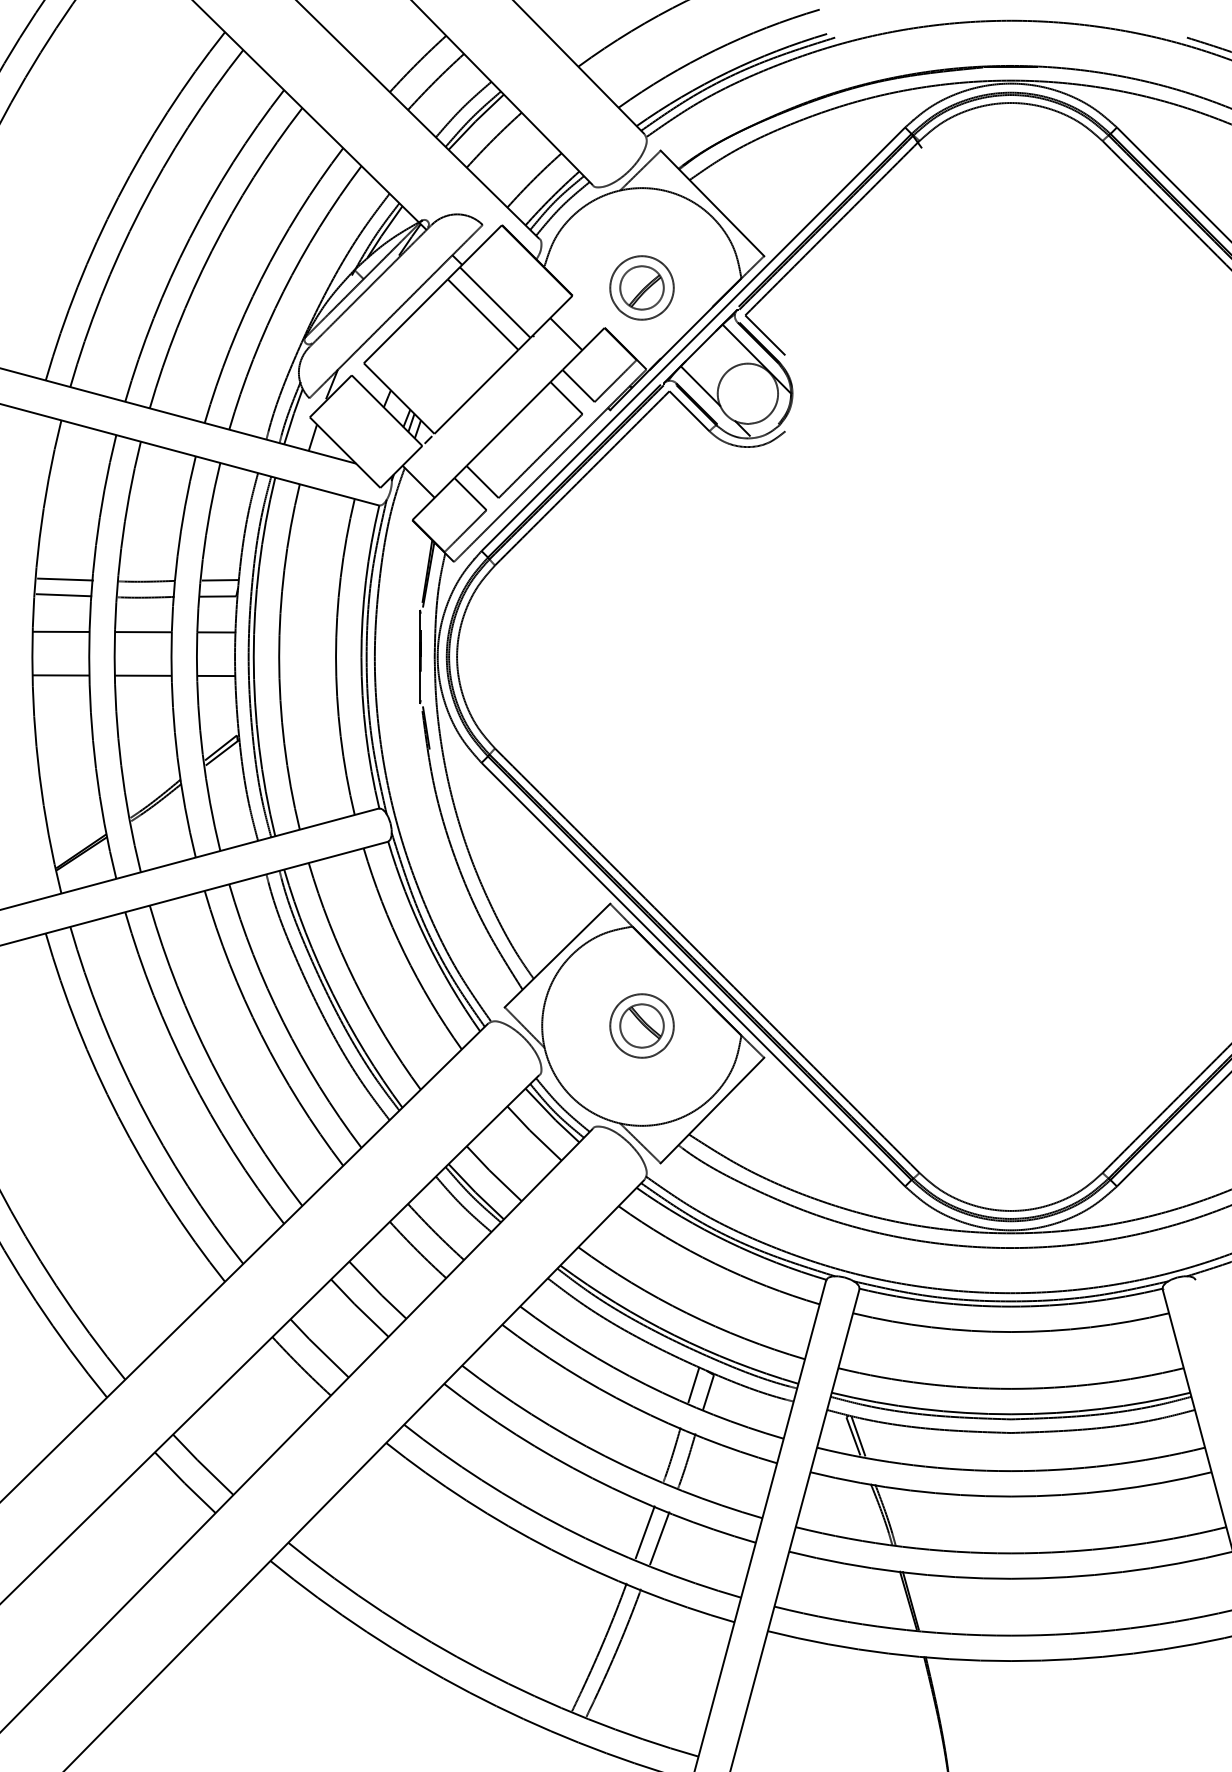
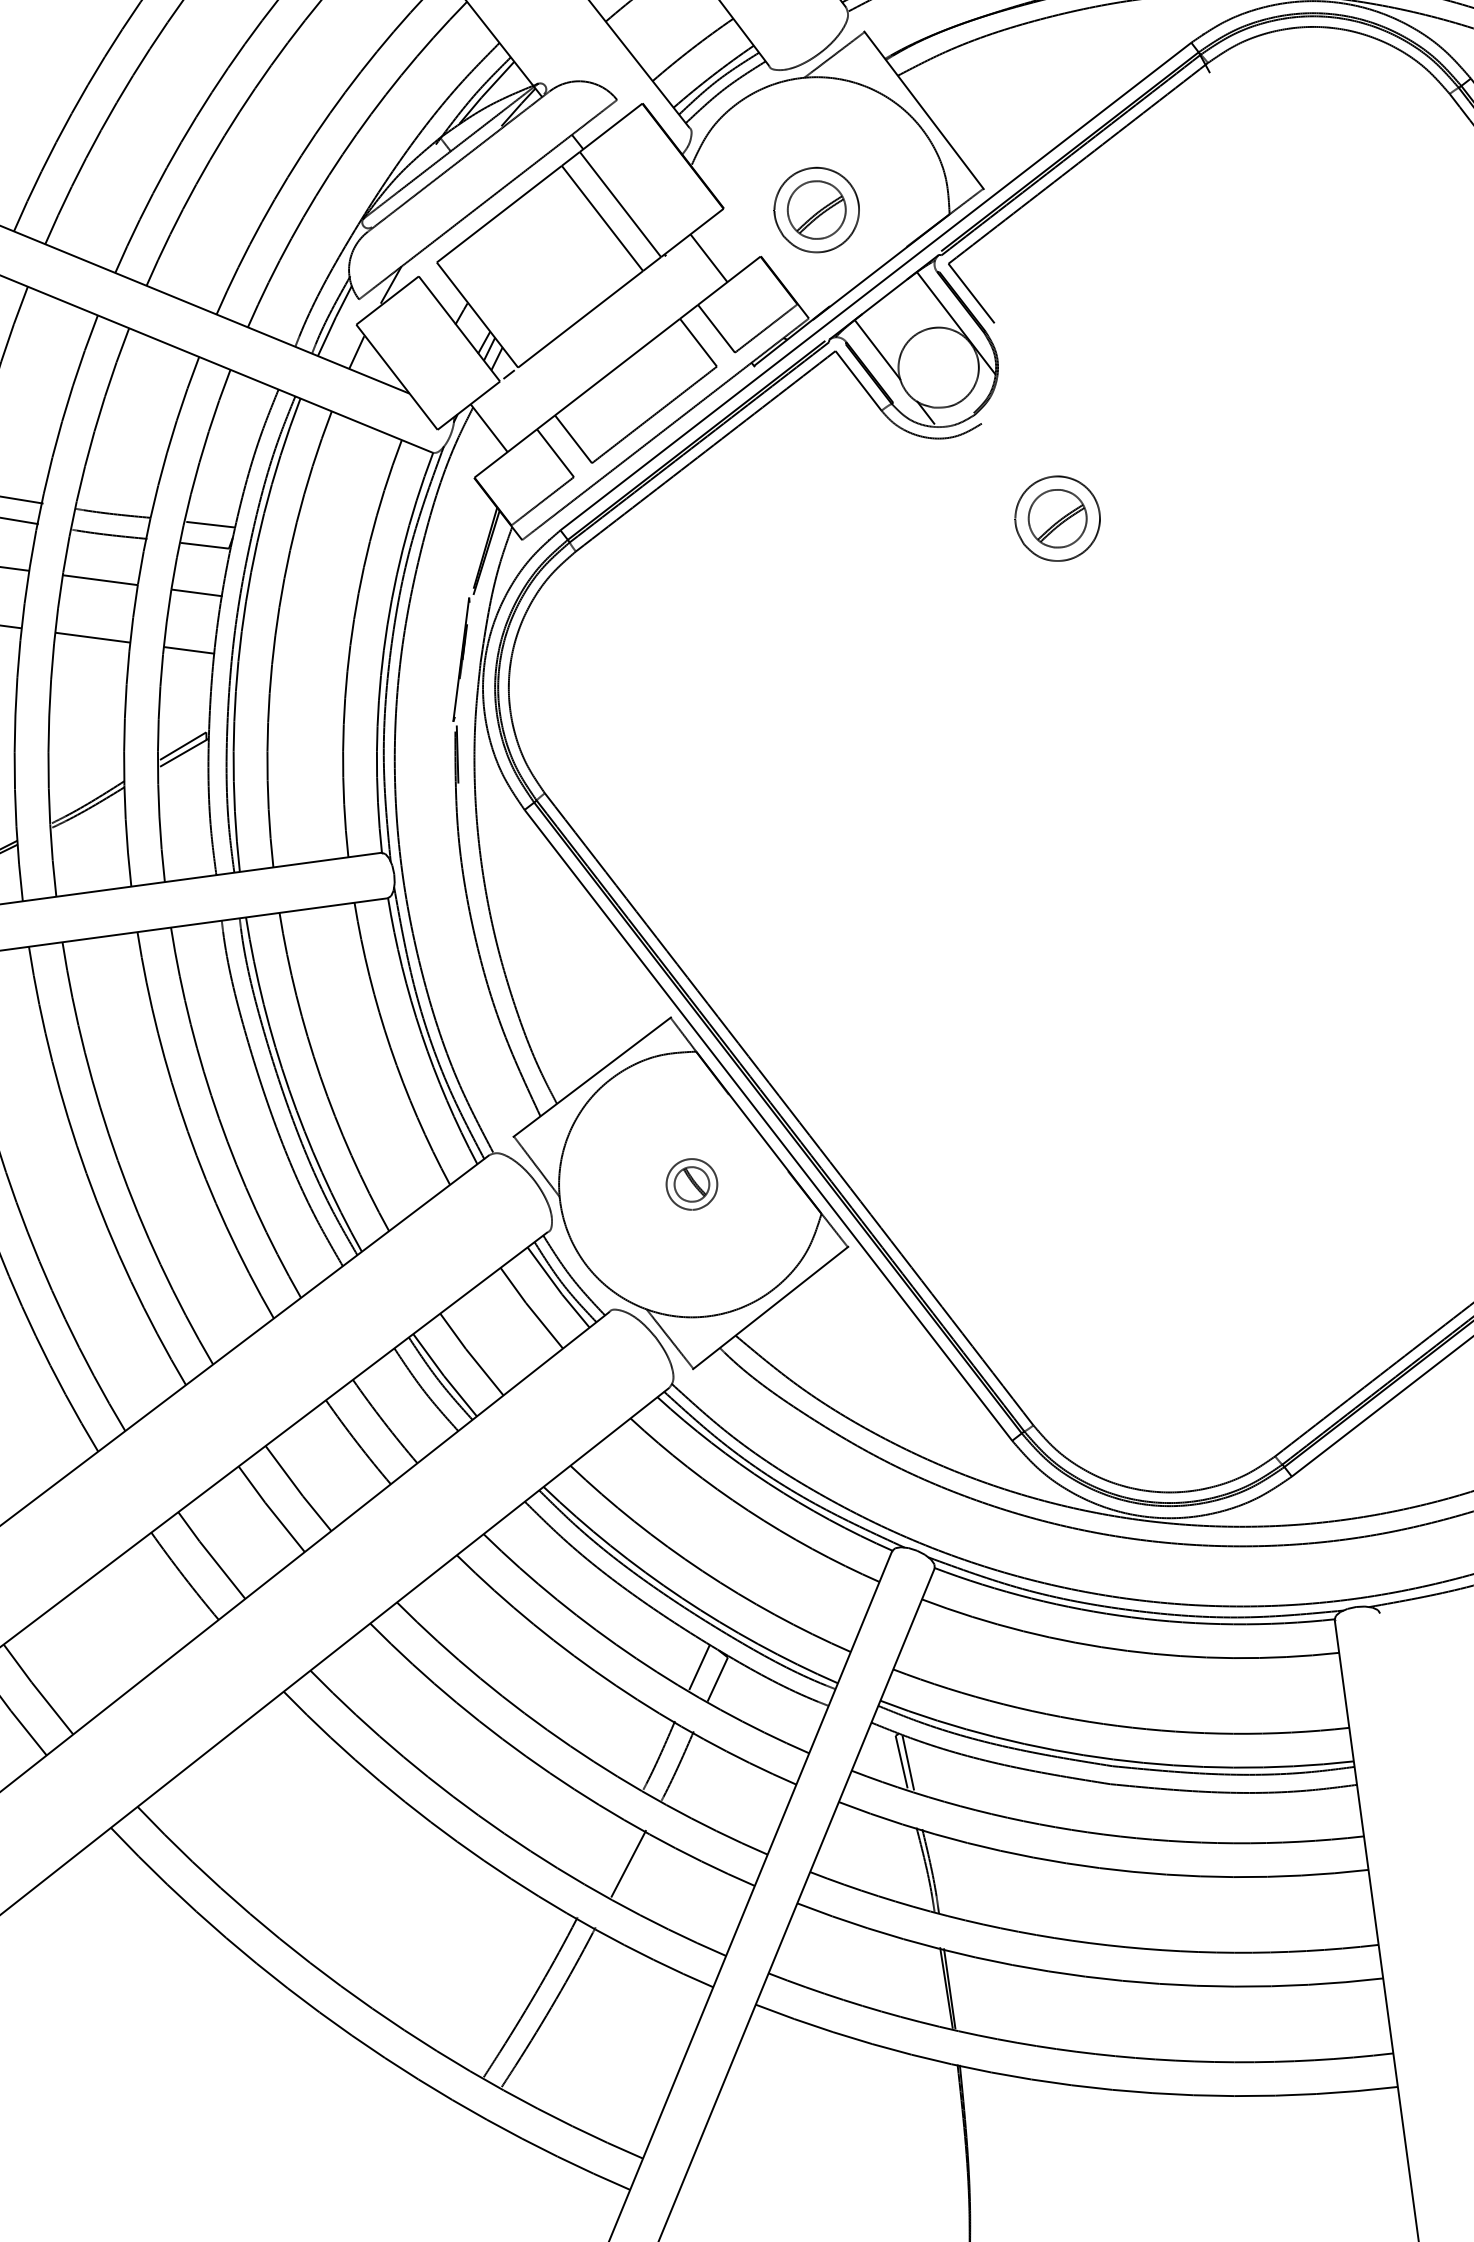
part: (850, 494) -> (1057, 518), added
part: (641, 1025) -> (691, 1183), size x0.6
line: (644, 1532) -> (609, 1853), removed

